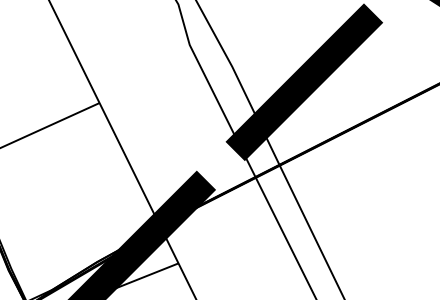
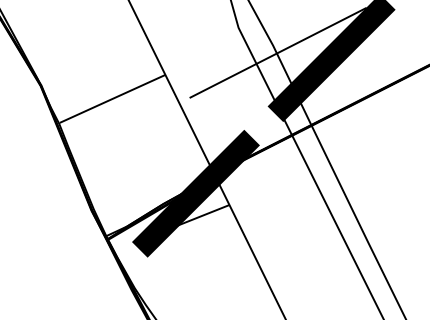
line: (237, 75) -> (277, 52), added

